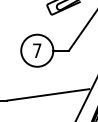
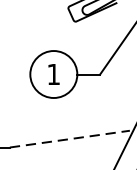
text: (37, 50) -> (54, 74), 7 -> 1
line: (48, 94) -> (70, 138), solid -> dashed

